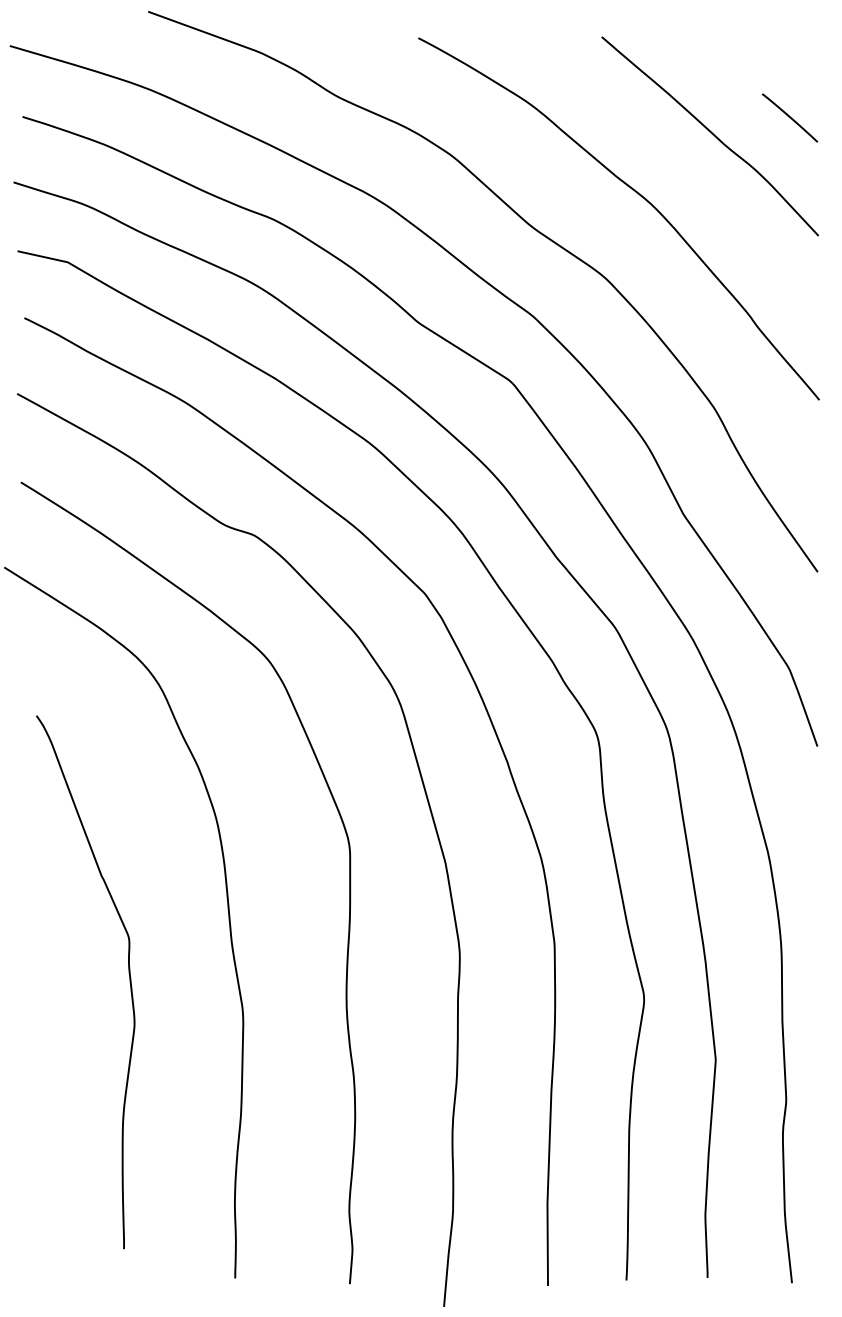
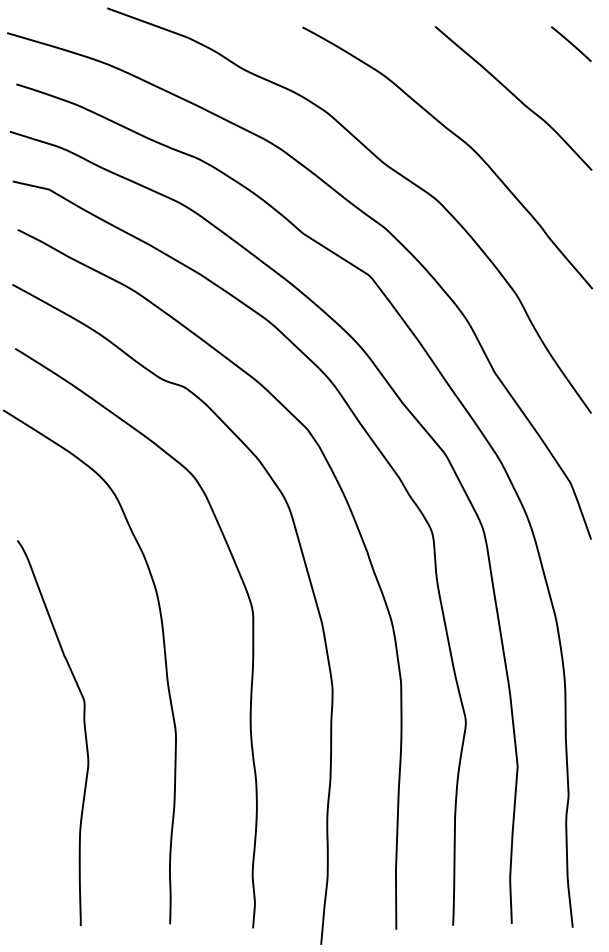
line: (790, 118) -> (571, 44), moved
curve: (129, 982) -> (84, 733), moved

